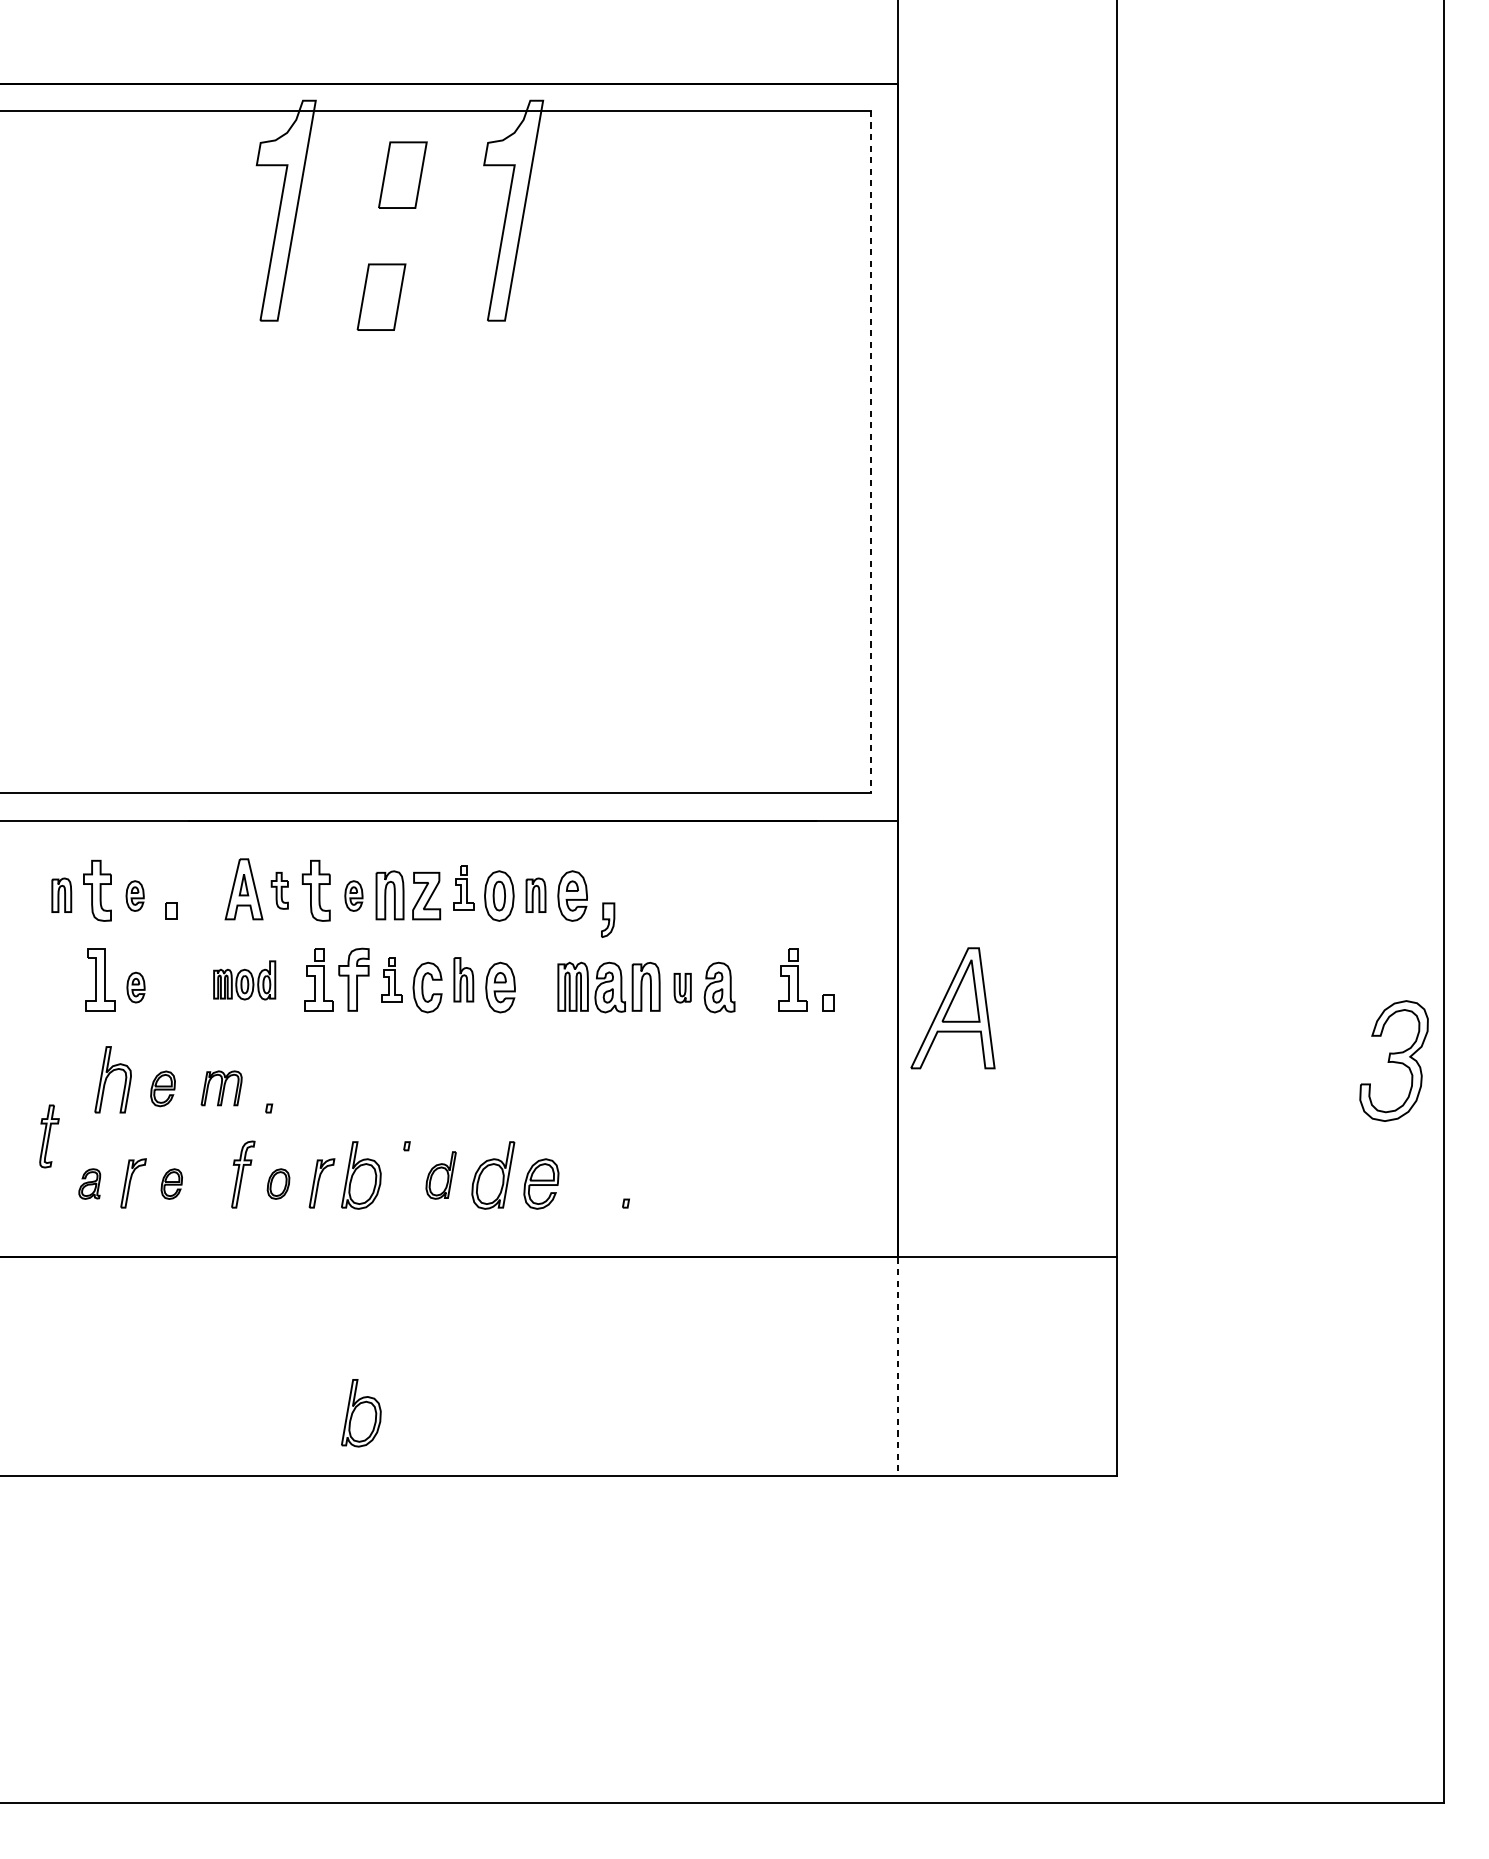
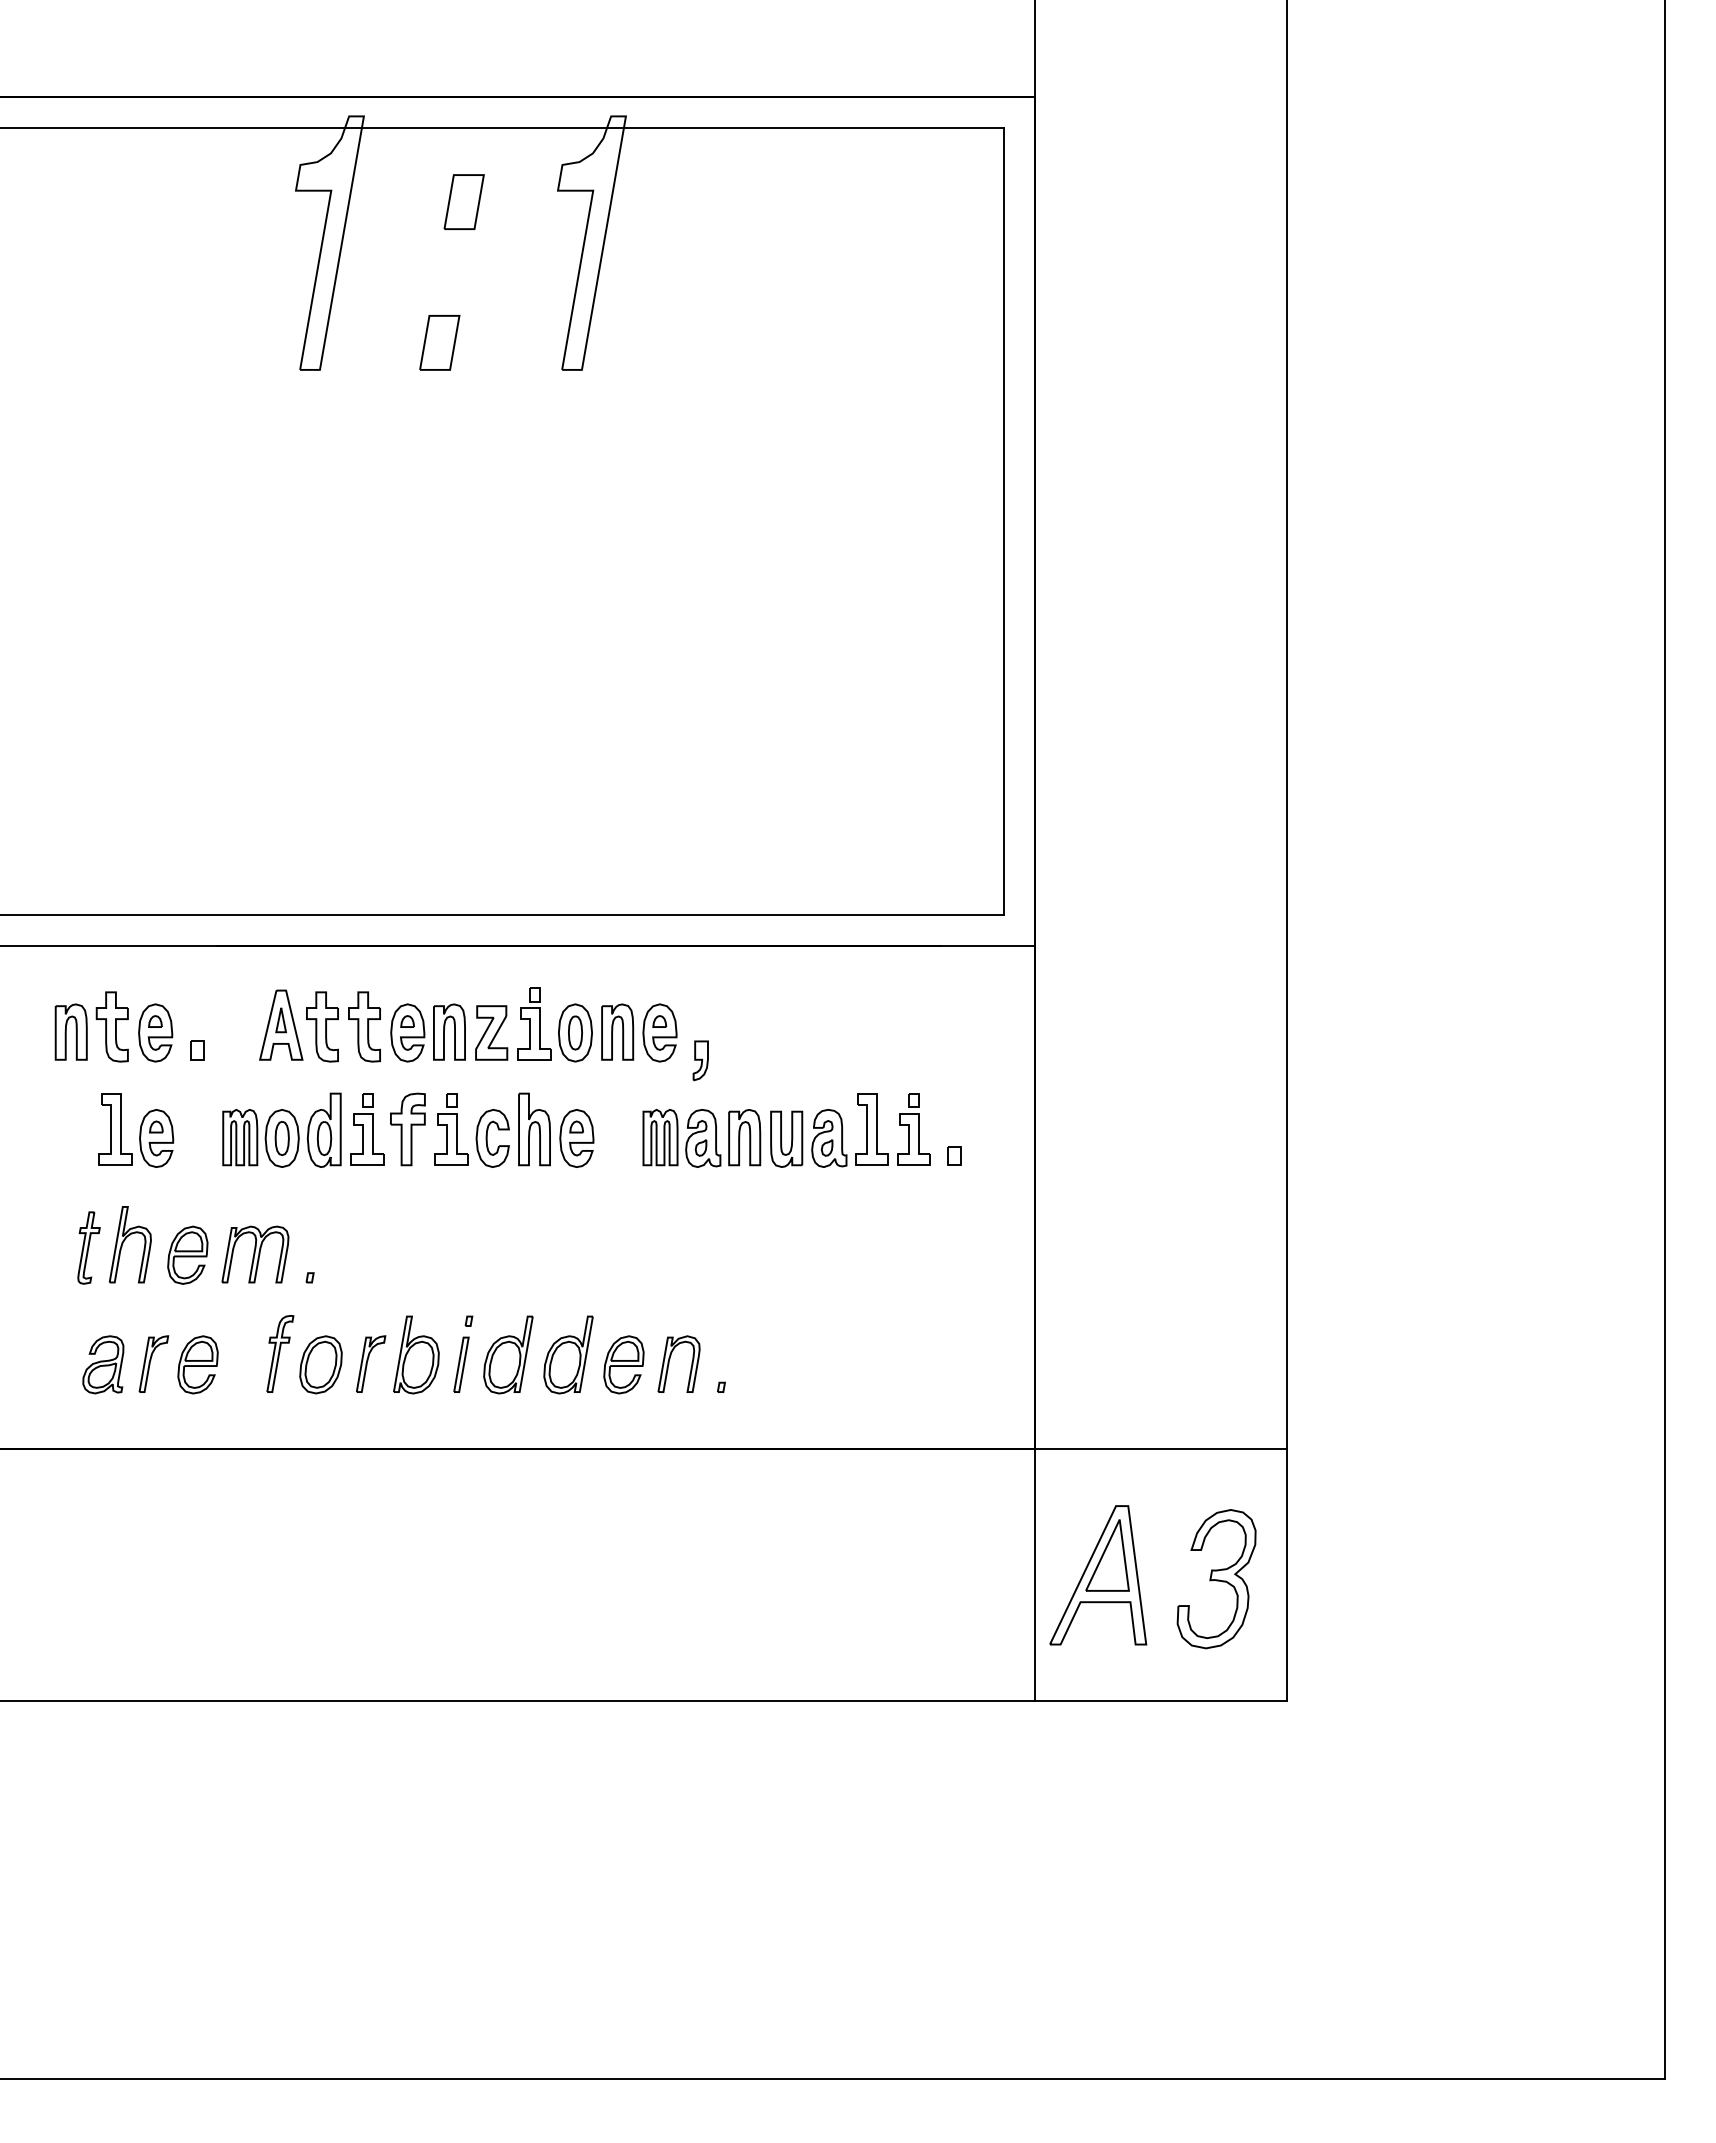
part: (402, 174) -> (463, 201), size x0.71
part: (381, 296) -> (439, 342), size x0.71
line: (870, 452) -> (1003, 521), dashed -> solid
part: (463, 887) -> (534, 1023), size x1.43
part: (279, 890) -> (322, 1026), size x1.67
part: (61, 894) -> (70, 1031), size x1.43
part: (535, 894) -> (617, 1031), size x1.43
part: (134, 895) -> (155, 1032), size x1.67
part: (353, 895) -> (407, 1032), size x1.67
part: (244, 979) -> (281, 1129), size x1.67
part: (391, 979) -> (451, 1129), size x1.43
part: (463, 979) -> (534, 1129), size x1.43
part: (756, 979) -> (871, 1129), added
part: (135, 987) -> (156, 1138), size x1.67
part: (682, 987) -> (786, 1138), size x1.67
part: (953, 1008) -> (1098, 1575), moved
part: (1393, 1061) -> (1216, 1579), moved
part: (162, 1088) -> (187, 1254), size x1.43
part: (221, 1088) -> (255, 1254), size x1.43
part: (49, 1136) -> (88, 1247), moved
part: (441, 1175) -> (508, 1354), size x1.43
part: (581, 1179) -> (670, 1359), added
part: (89, 1183) -> (103, 1364), size x1.67
part: (171, 1183) -> (197, 1364), size x1.67
part: (278, 1183) -> (320, 1364), size x1.67
part: (400, 1183) -> (461, 1364), added
line: (898, 1366) -> (1035, 1575), dashed -> solid
part: (361, 1412) -> (416, 1628), removed

